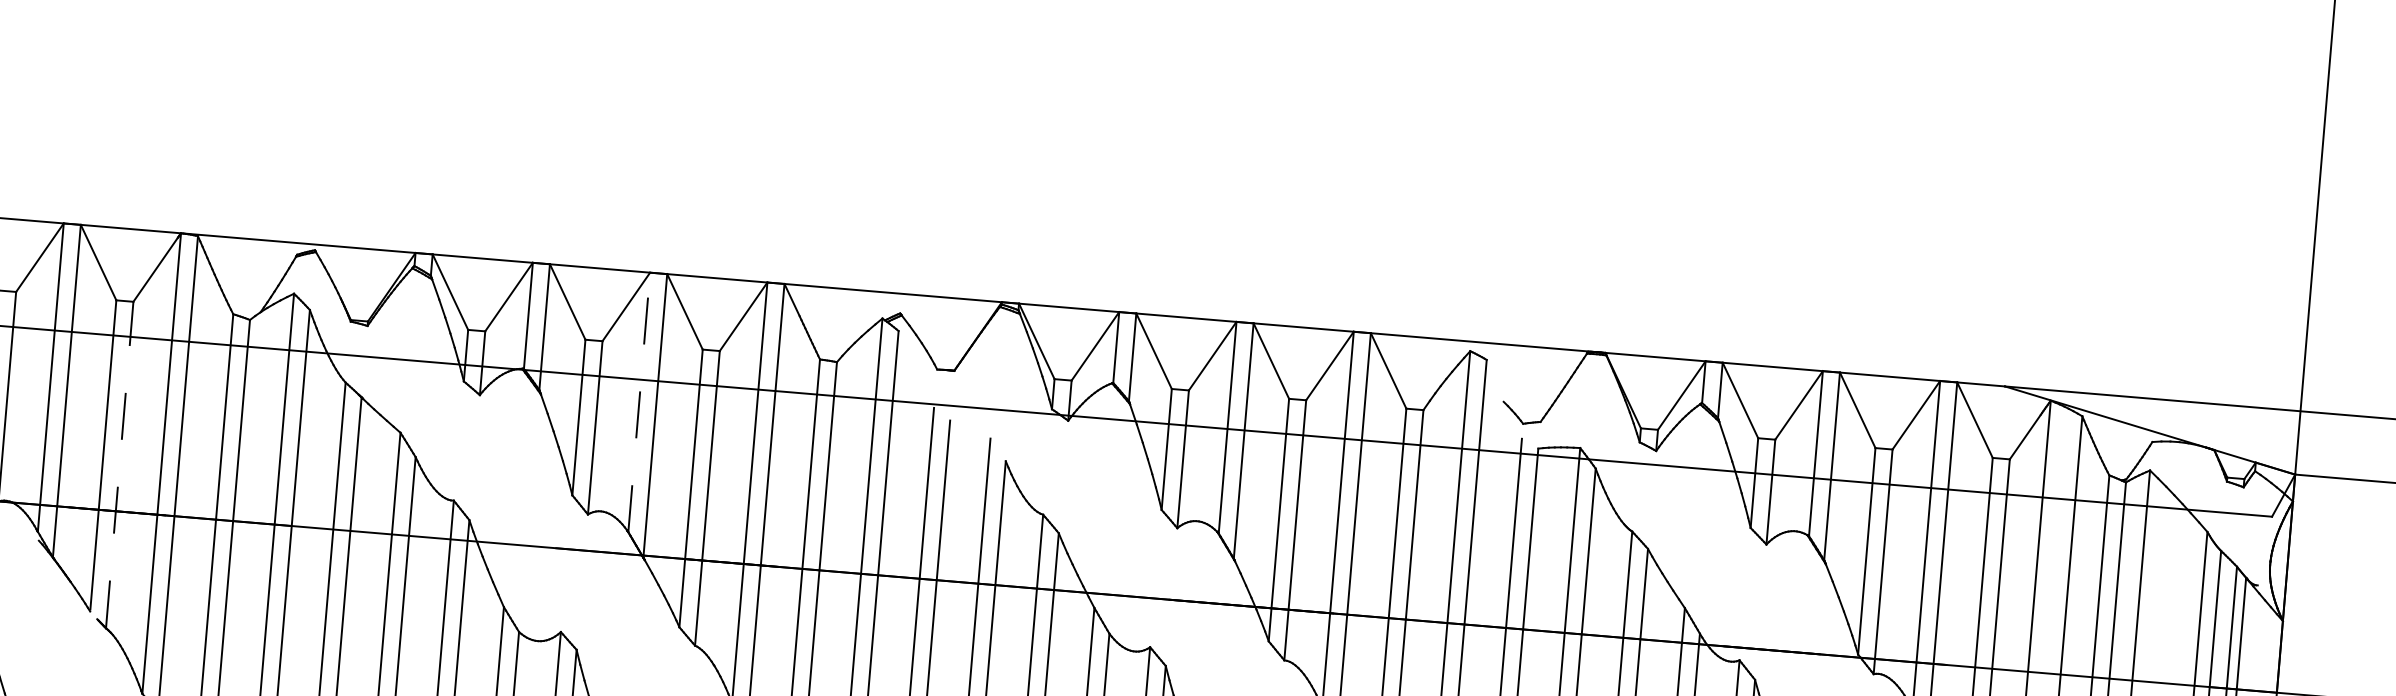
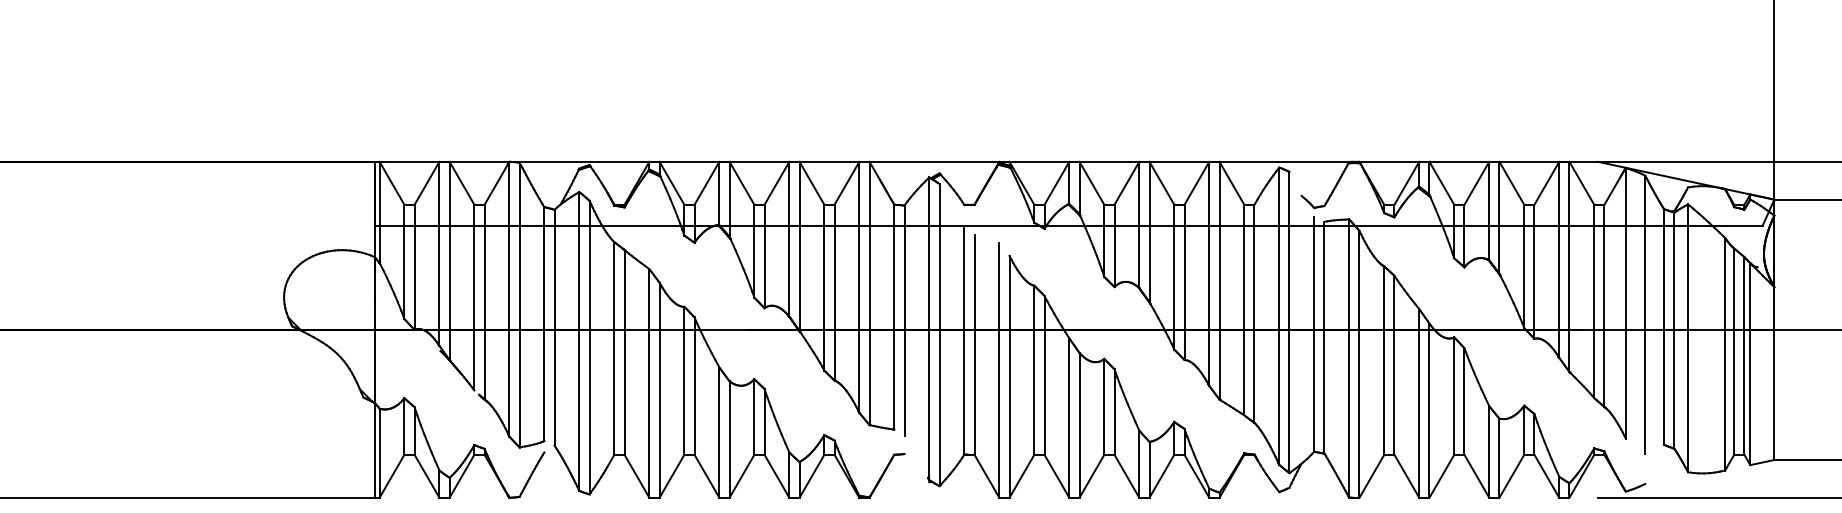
line: (639, 401) -> (789, 238), dashed -> solid
line: (119, 463) -> (484, 301), dashed -> solid

